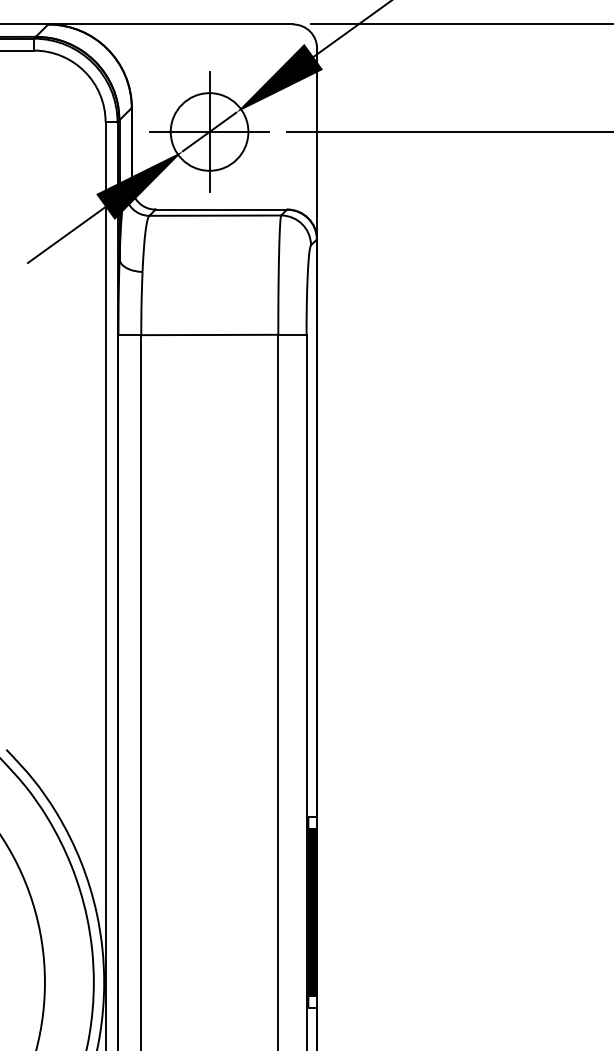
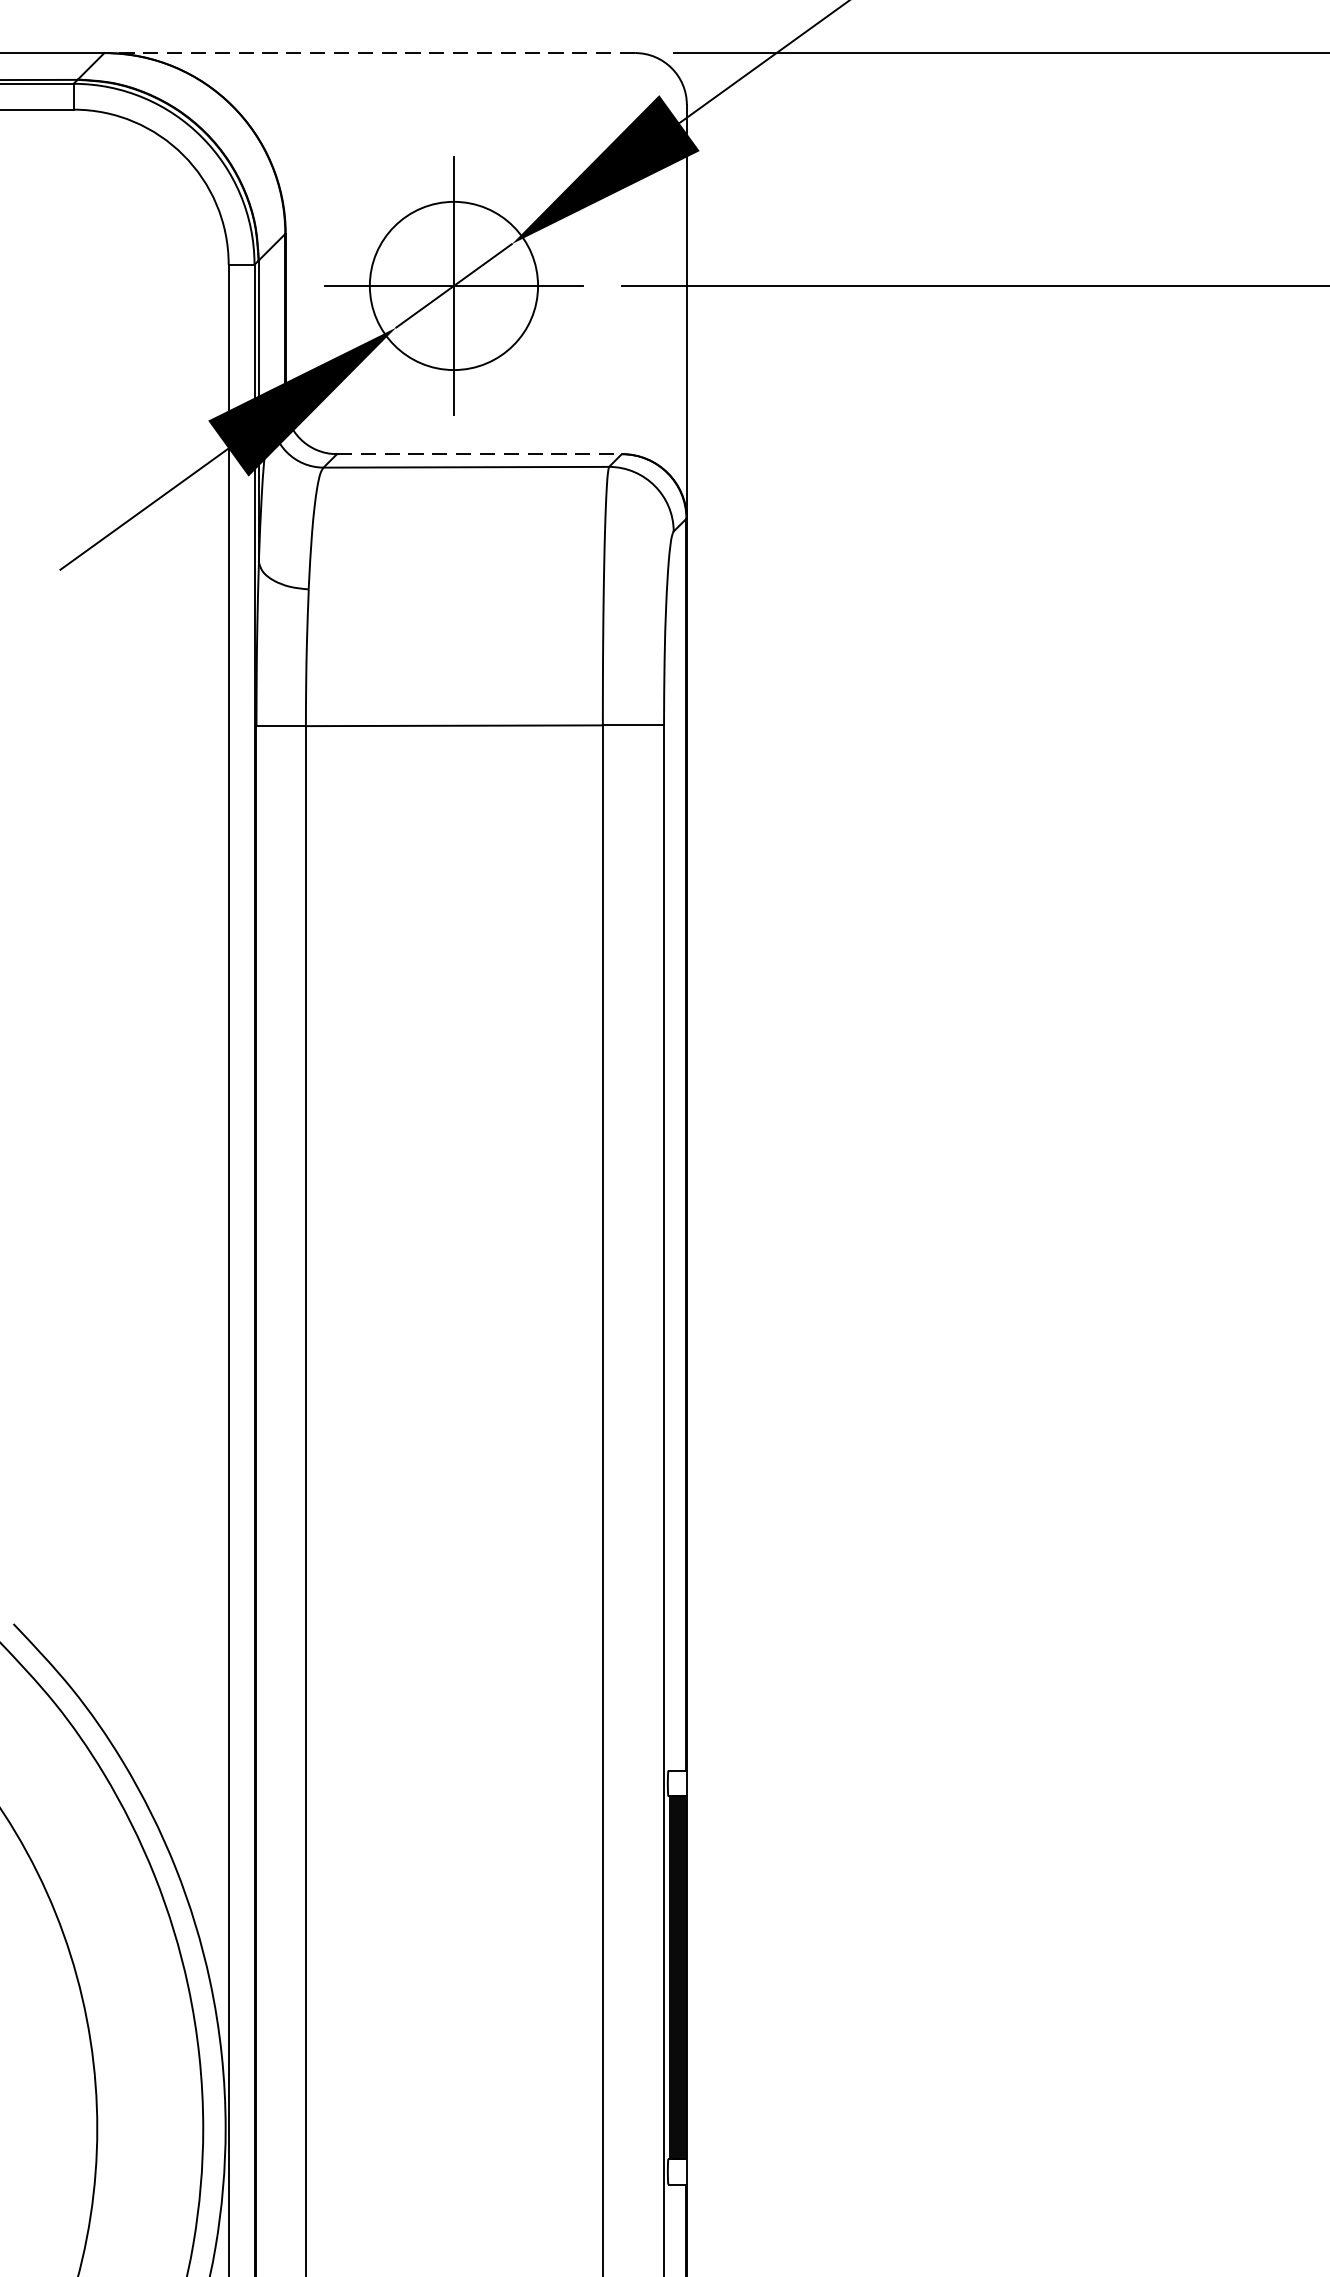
line: (171, 24) -> (371, 53), solid -> dashed
line: (221, 209) -> (479, 453), solid -> dashed

